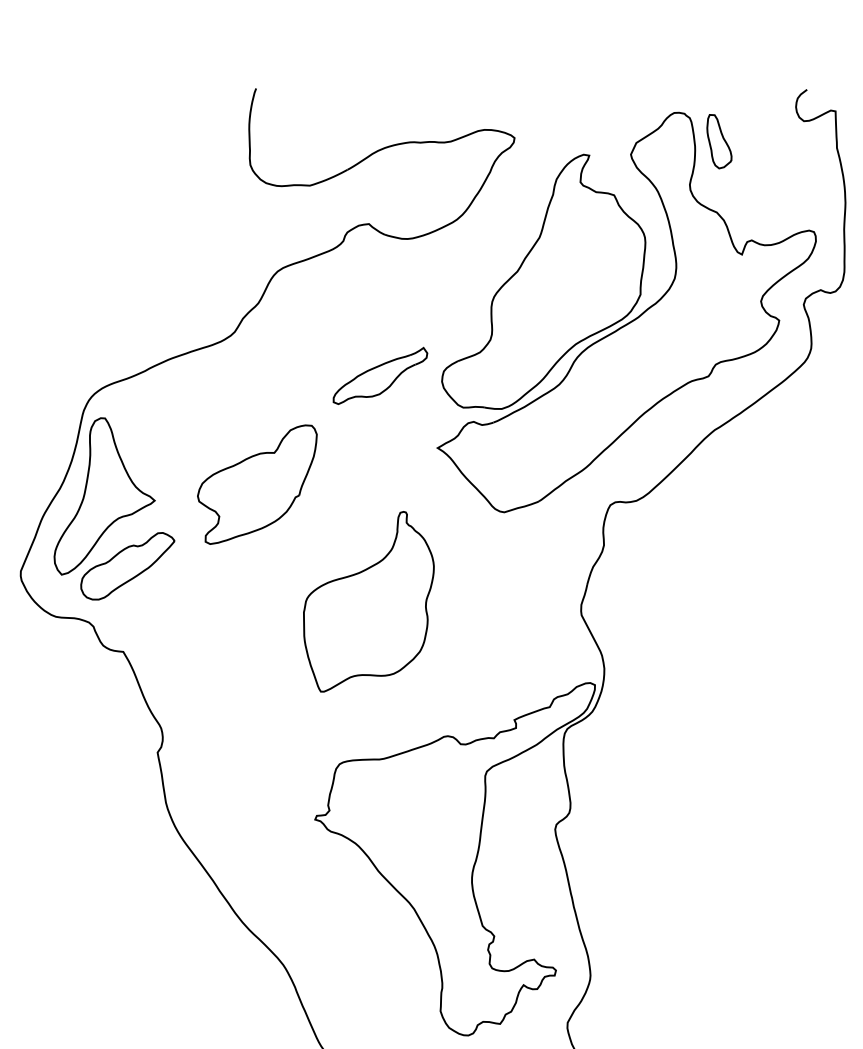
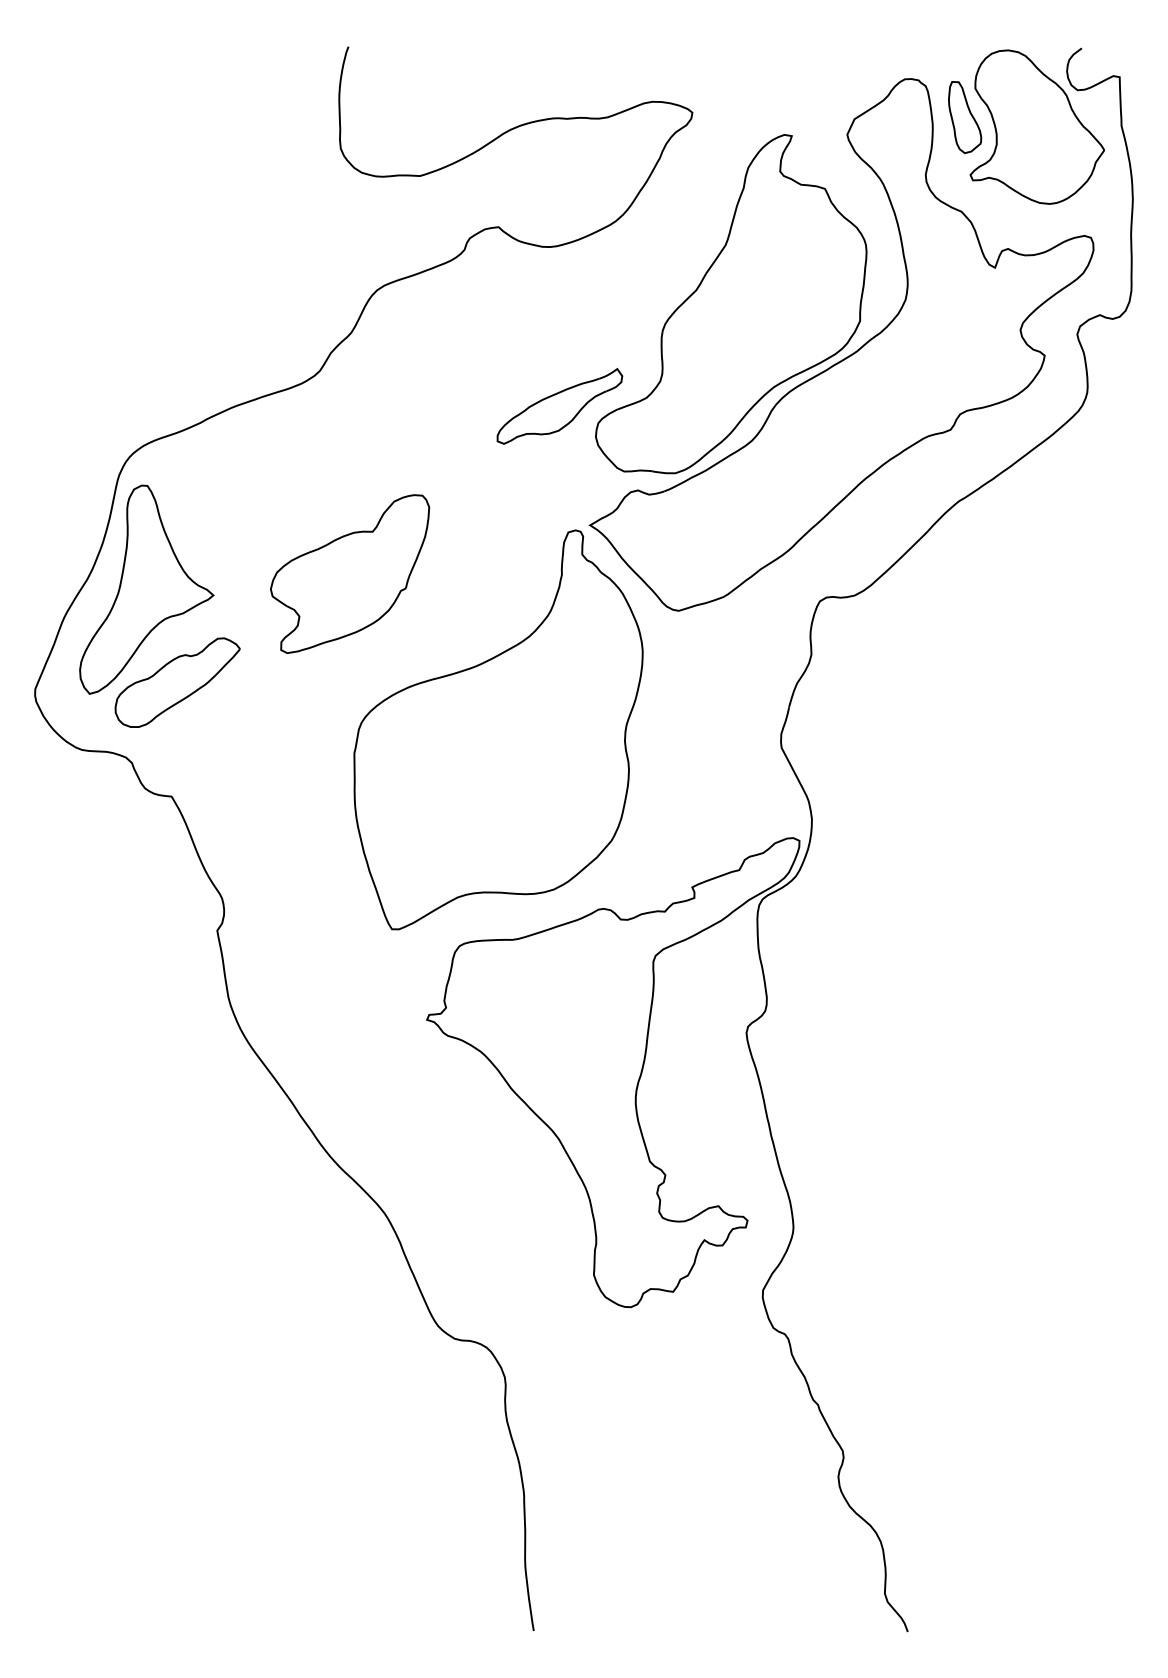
part: (773, 148) -> (1036, 126), added
part: (380, 376) -> (559, 406), moved
part: (368, 601) -> (498, 729), size x1.67

